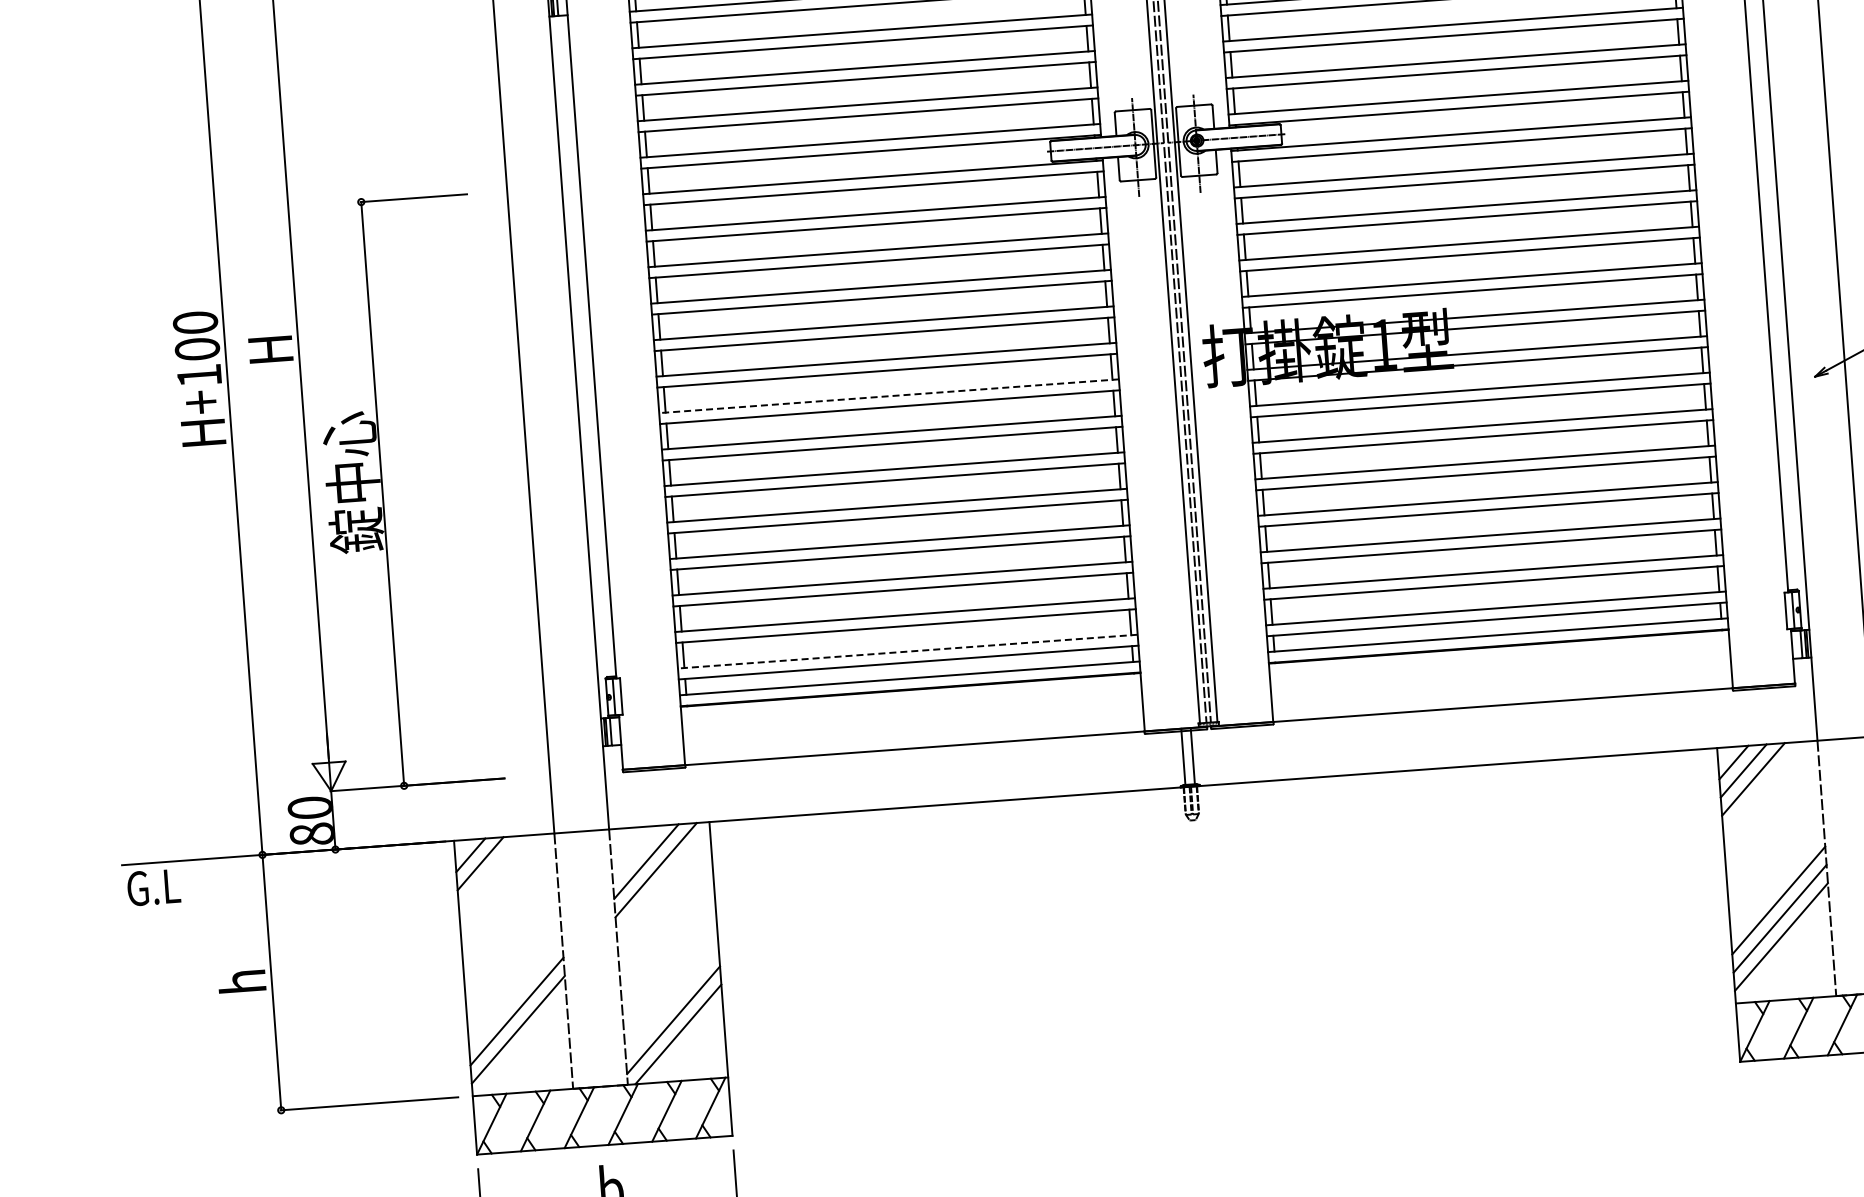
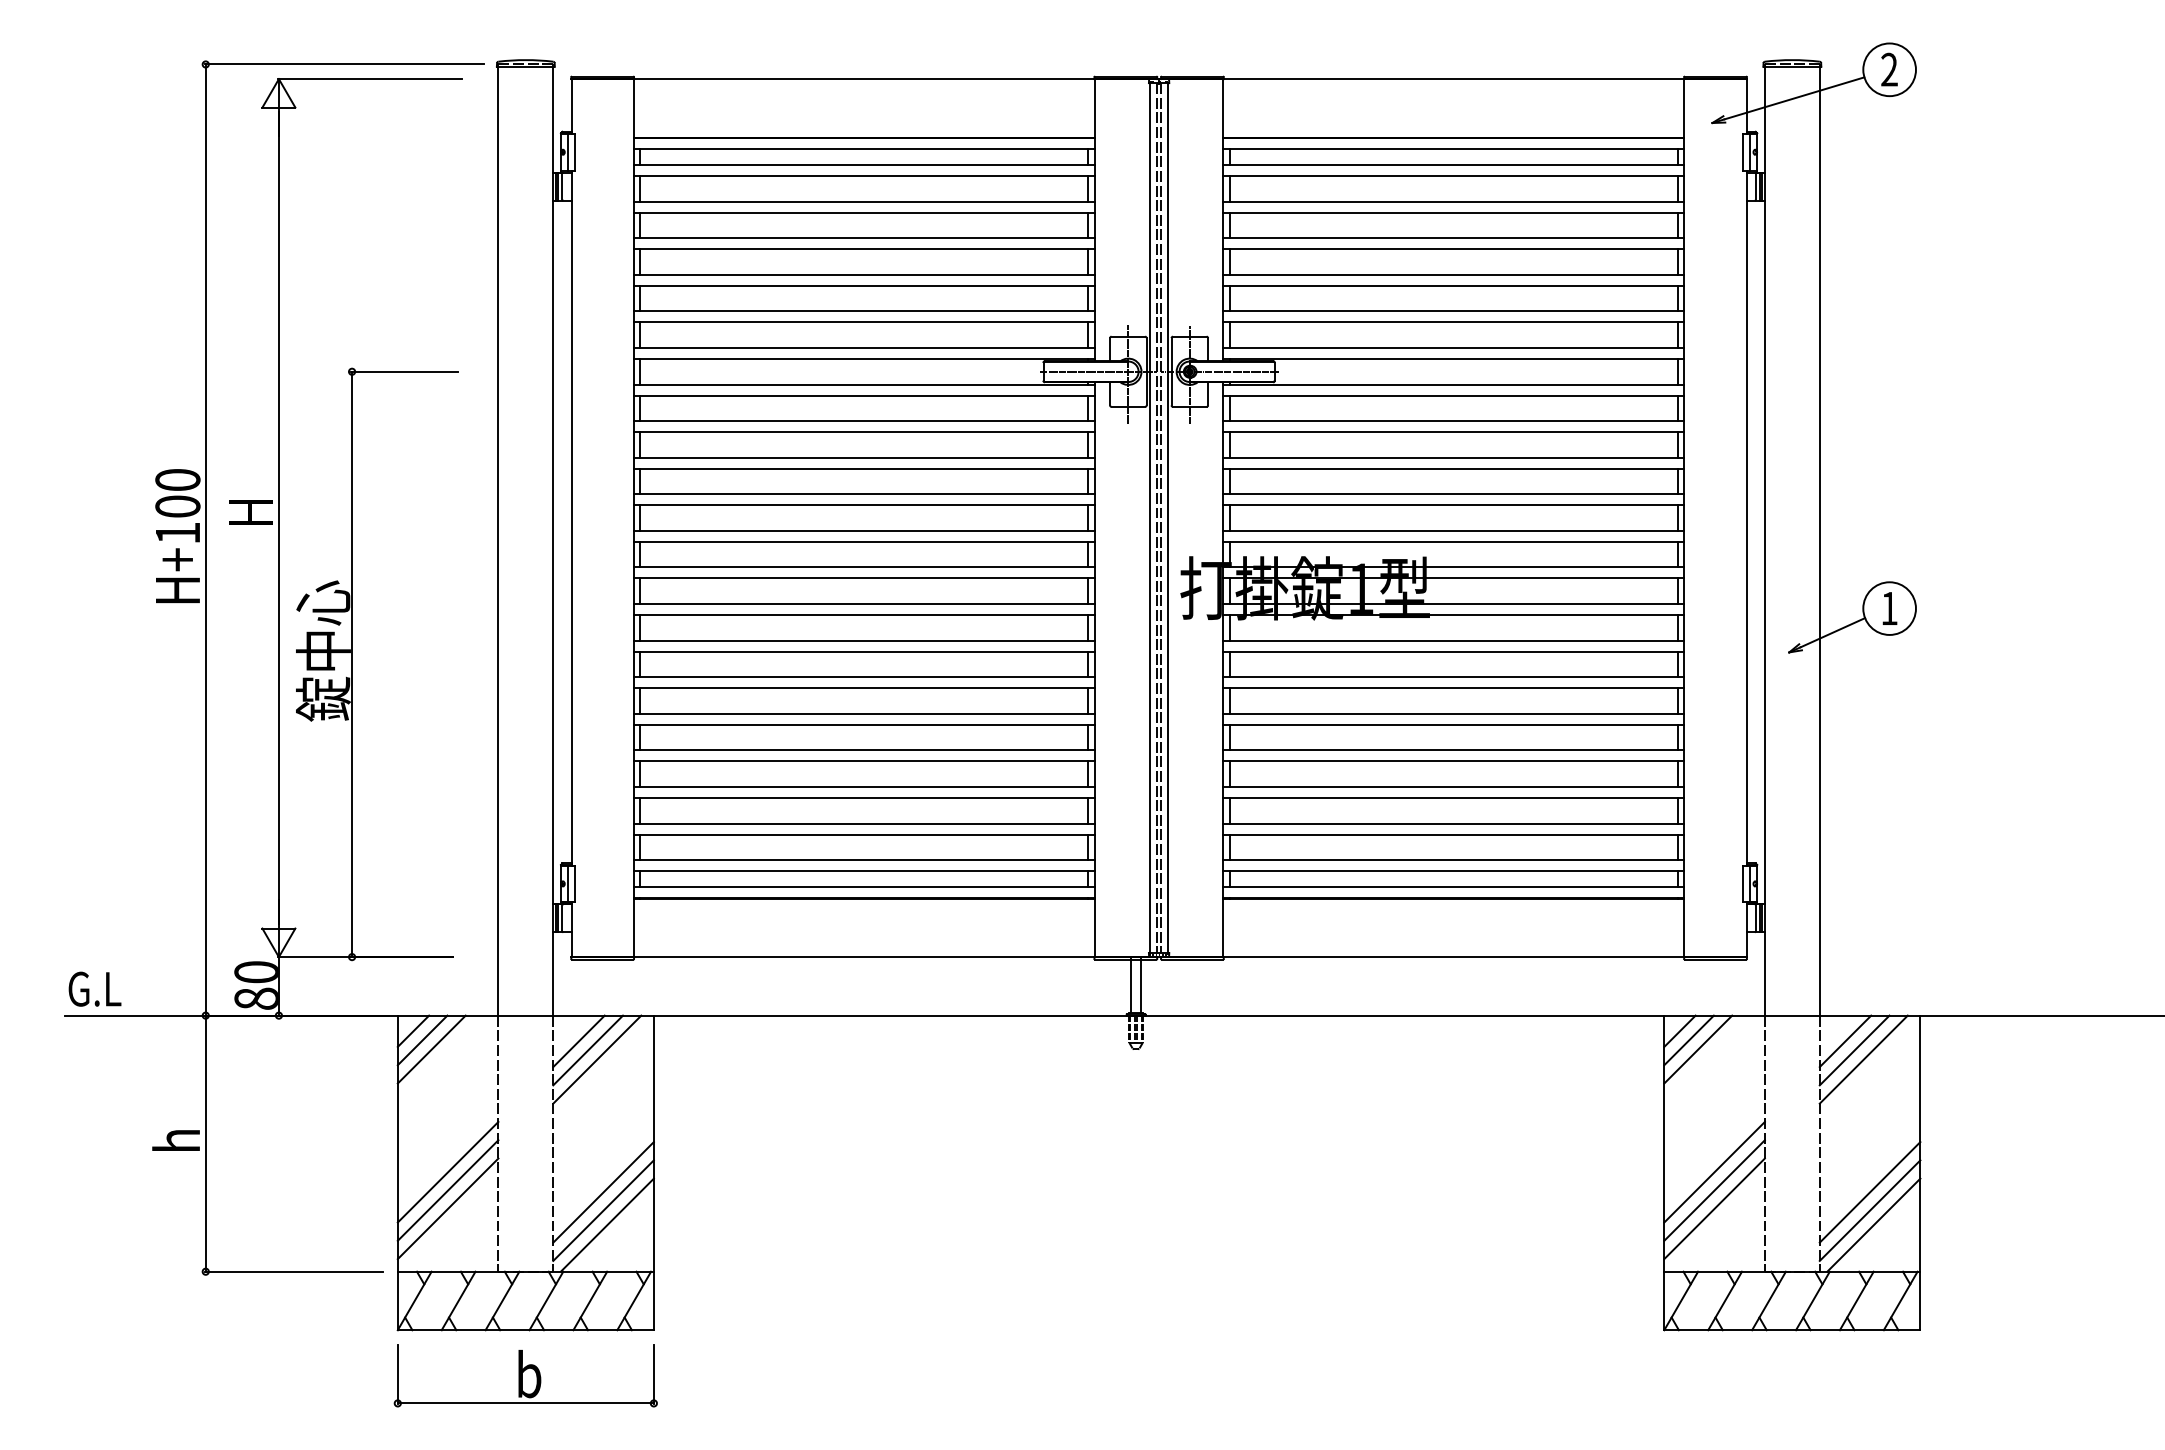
line: (888, 396) -> (863, 604), dashed -> solid
line: (907, 652) -> (863, 860), dashed -> solid
line: (636, 853) -> (578, 1041), added
line: (490, 872) -> (431, 1049), added
text: (153, 886) -> (94, 988), moved
line: (515, 992) -> (447, 1171), added
line: (672, 1002) -> (603, 1192), added

